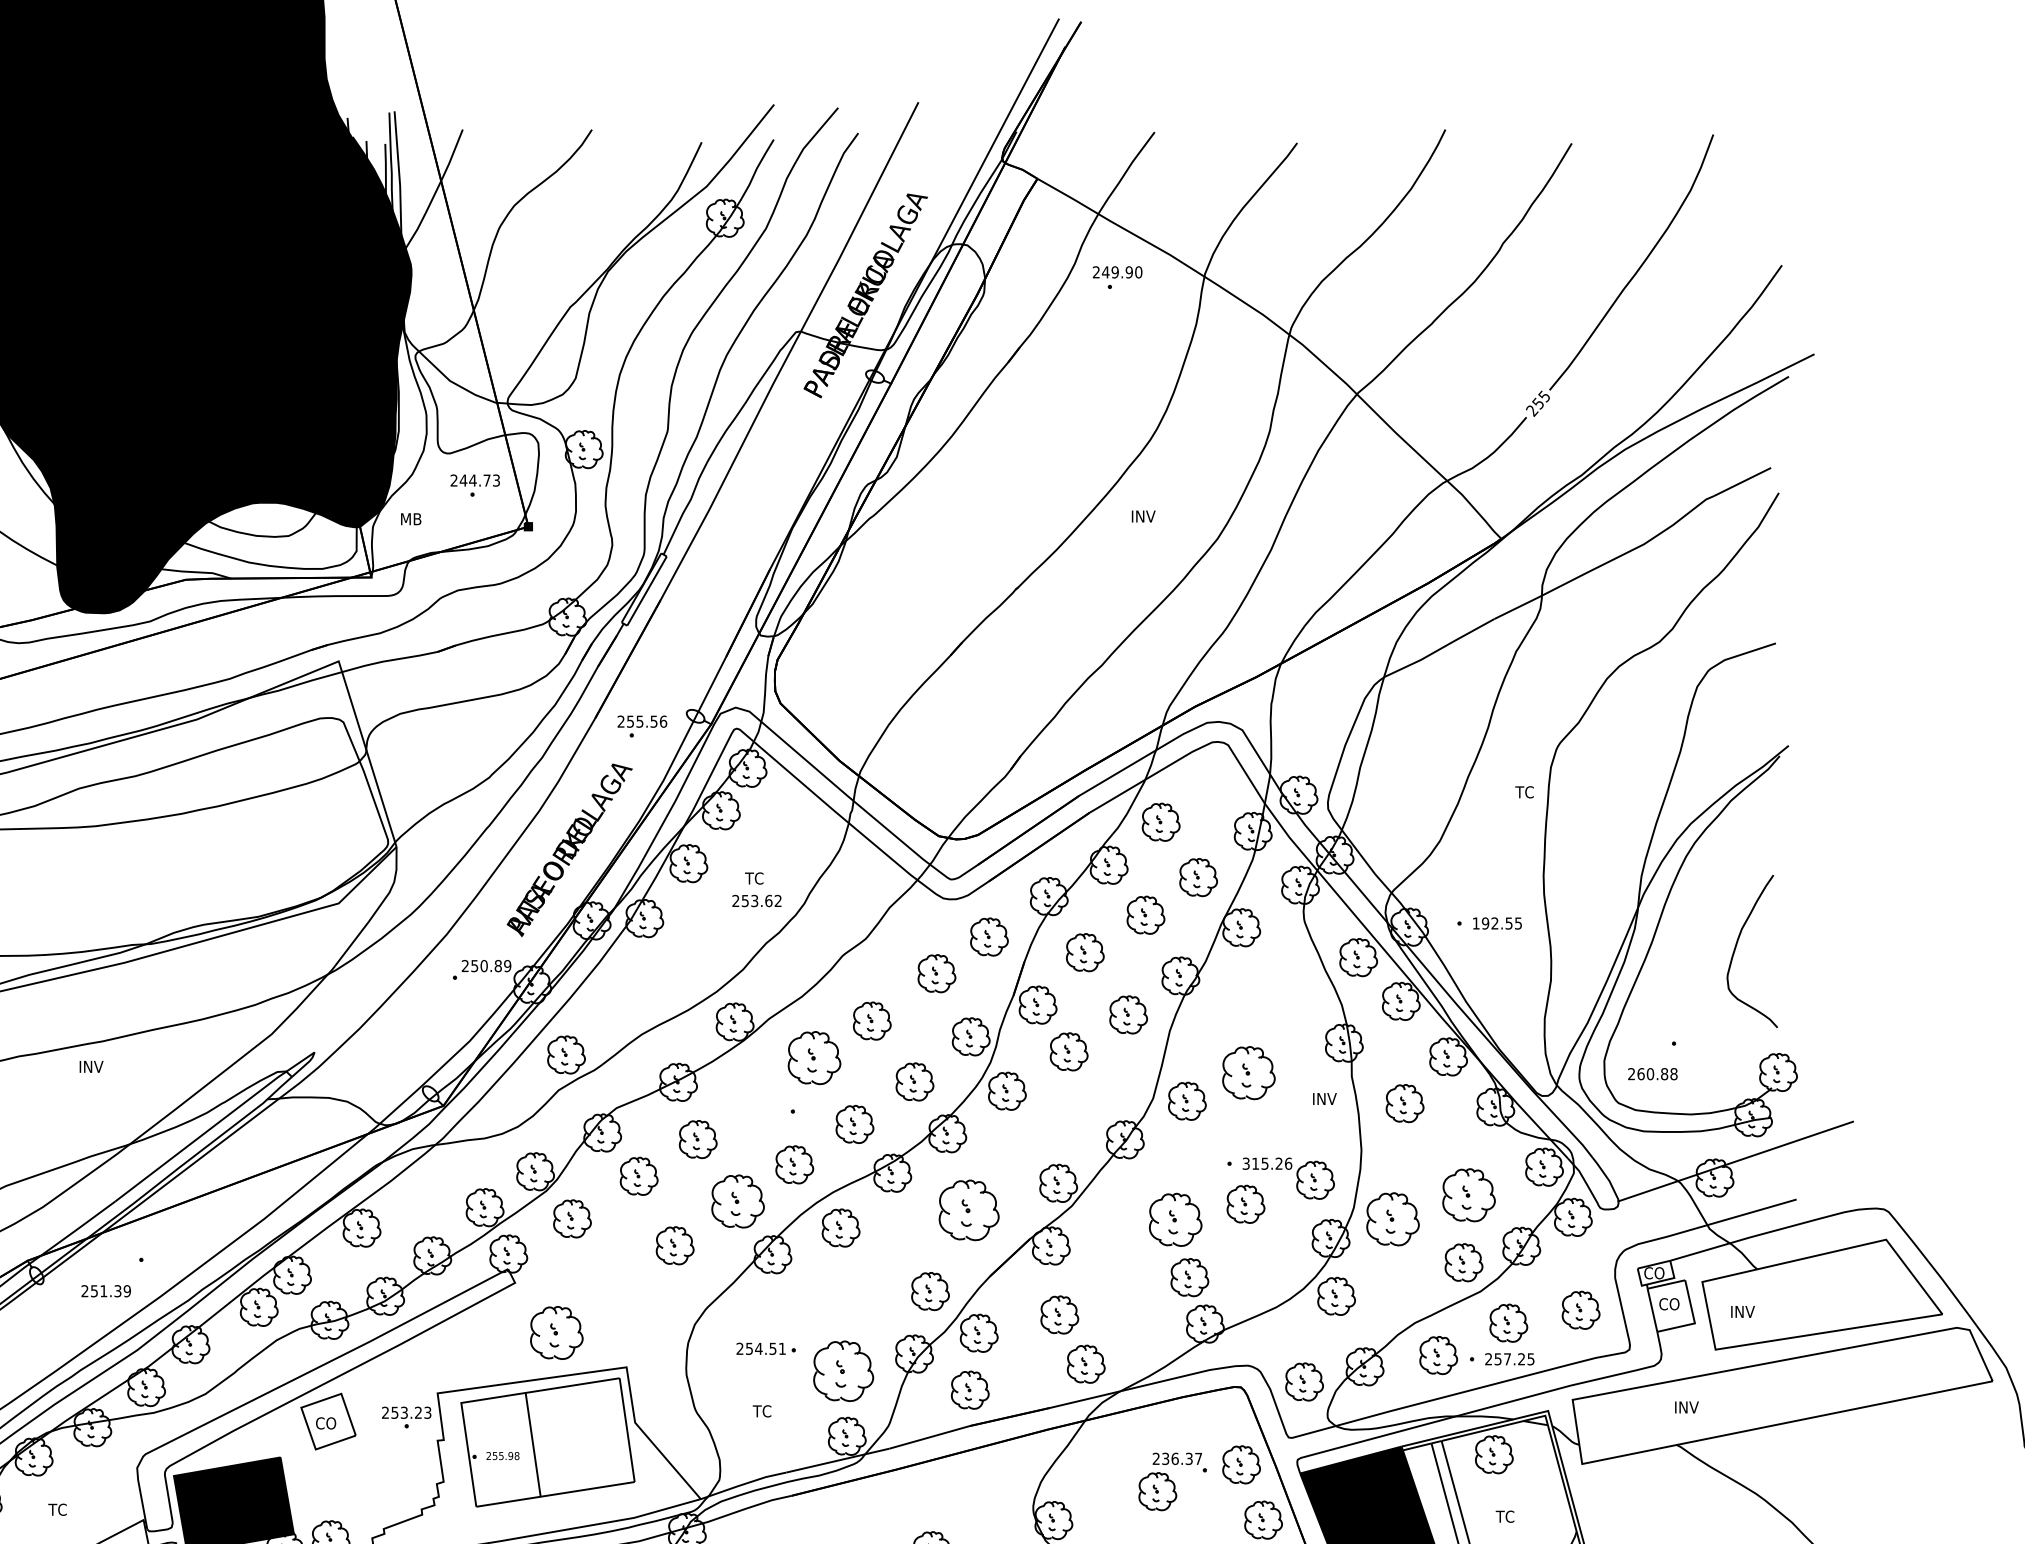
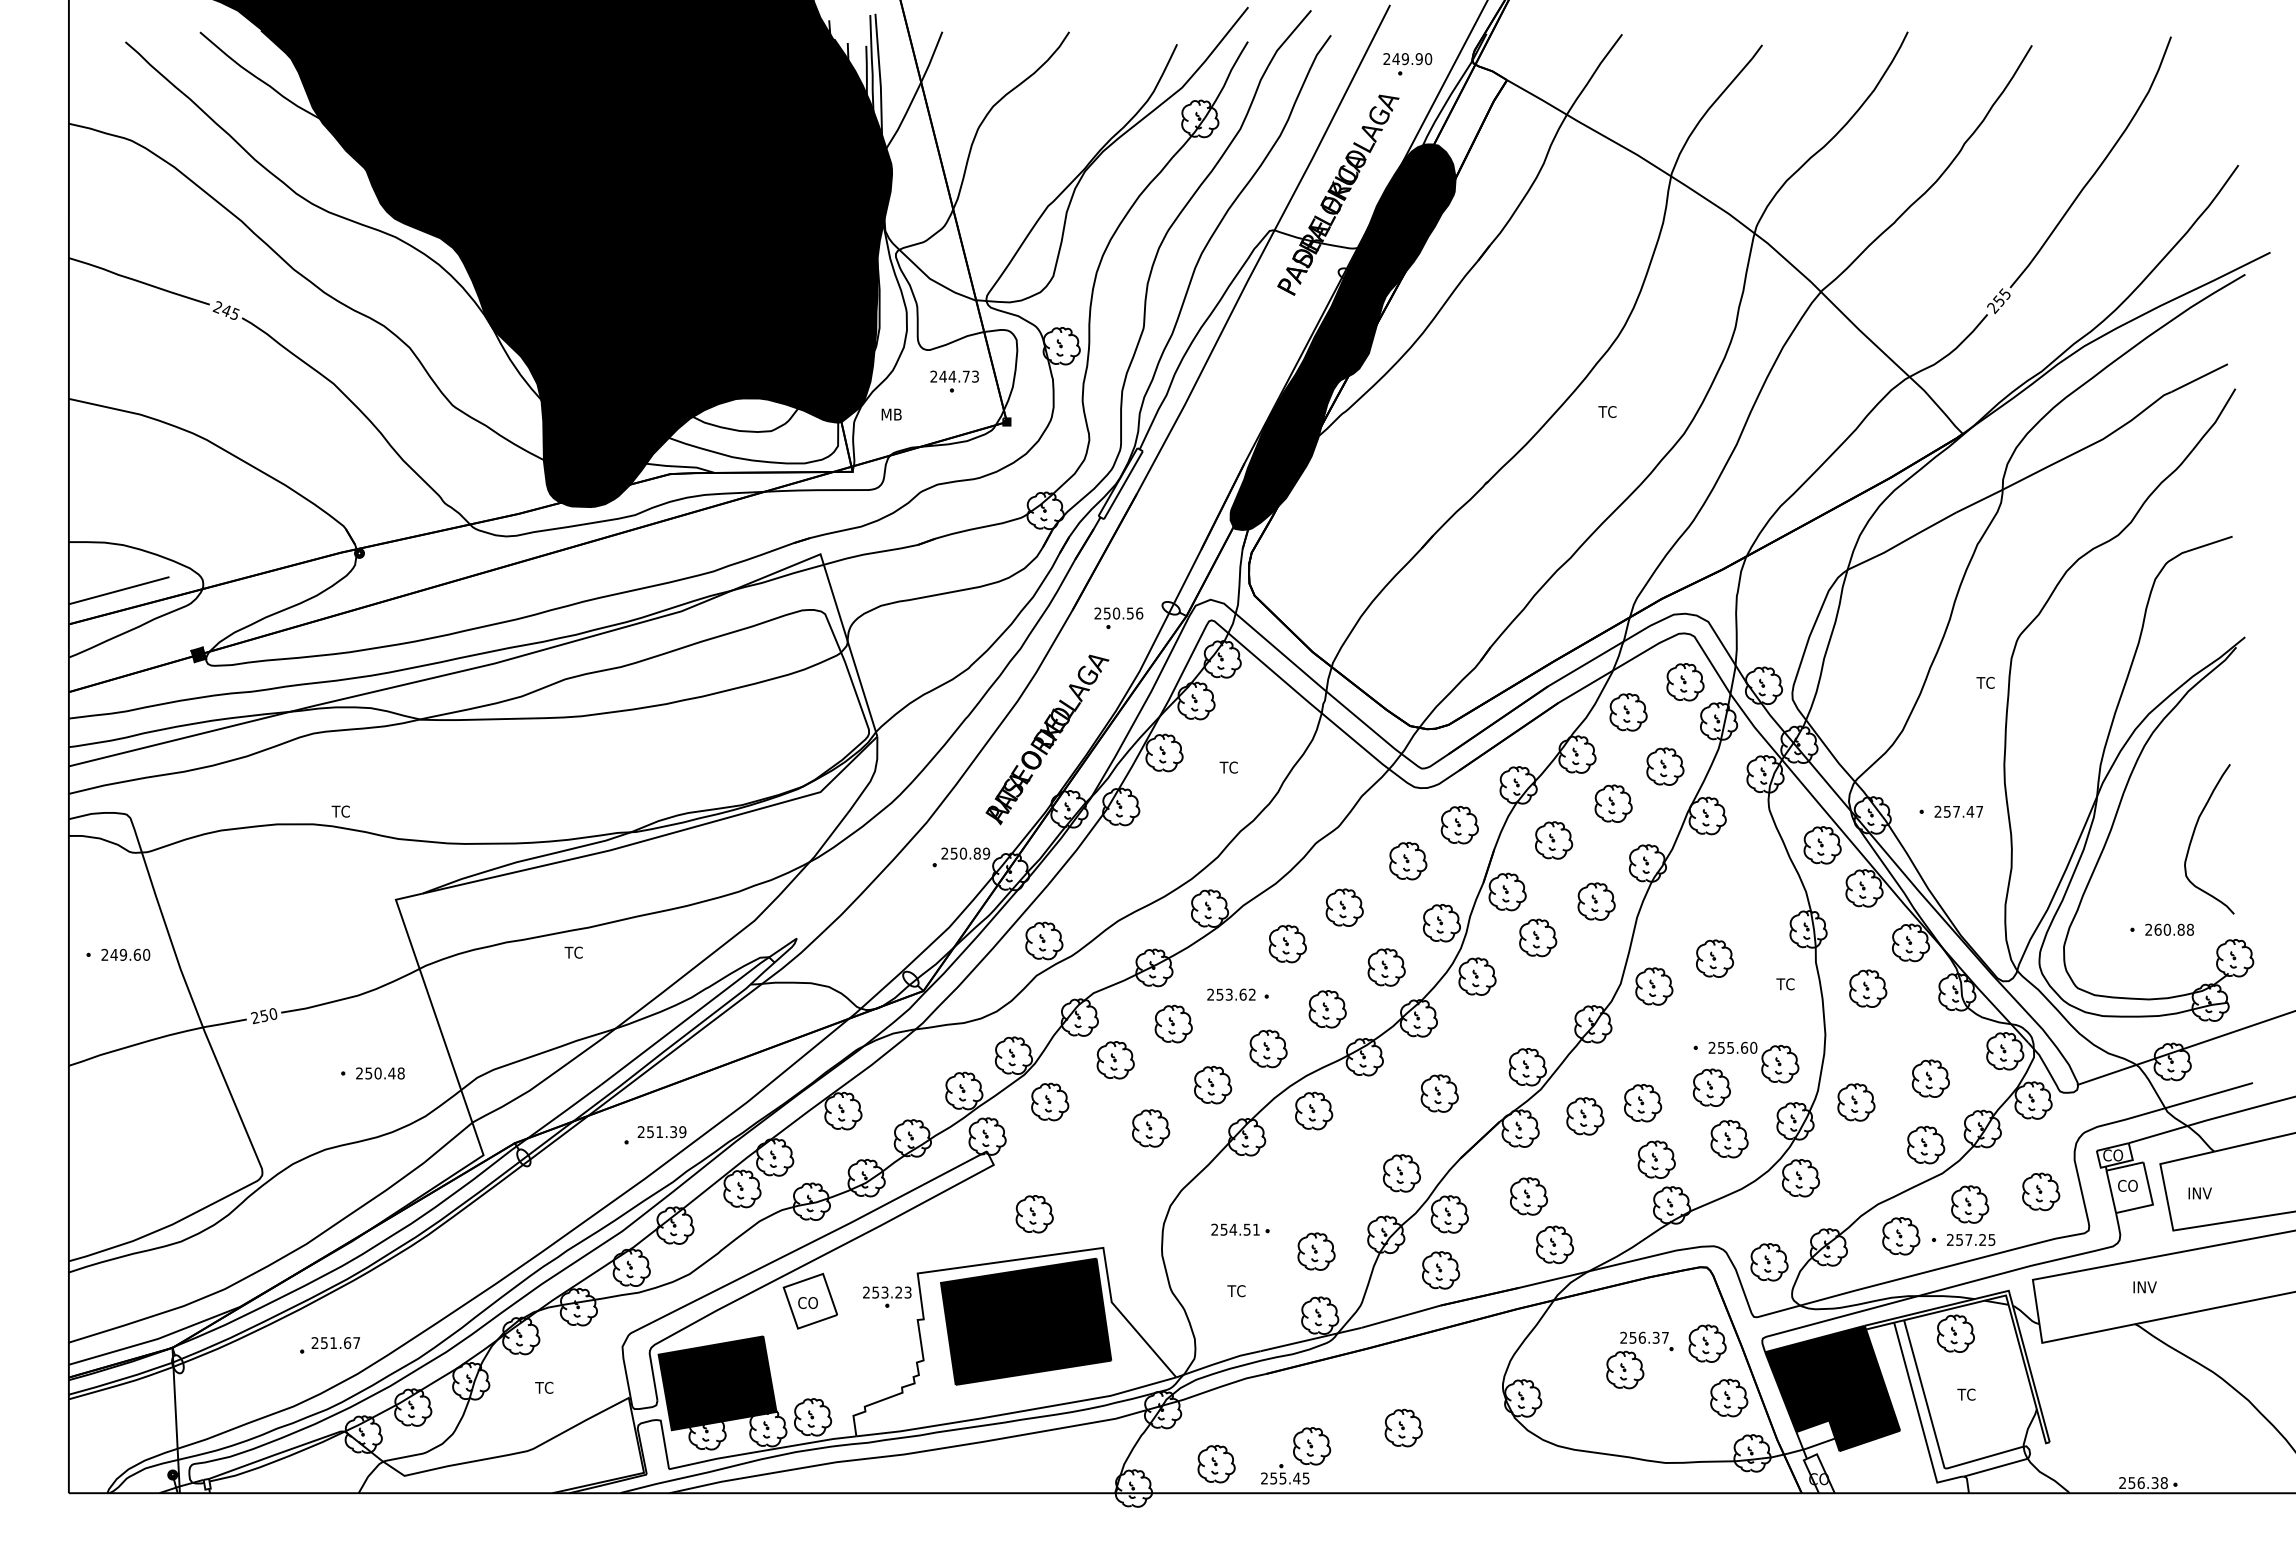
part: (1117, 277) -> (1407, 64), moved
fill: (869, 440) -> (1342, 337), added
text: (1142, 516) -> (1610, 411), INV -> TC
text: (639, 721) -> (1116, 613), 255.56 -> 250.56
part: (1219, 791) -> (1685, 682), added
text: (757, 900) -> (1231, 994), moved
text: (1496, 923) -> (1958, 811), 192.55 -> 257.47
part: (814, 1057) -> (1287, 943), size x0.71
text: (90, 1066) -> (576, 952), INV -> TC
part: (1249, 1072) -> (1715, 958), size x0.71
text: (1652, 1073) -> (2169, 929), moved
text: (1323, 1099) -> (1788, 984), INV -> TC
text: (1266, 1163) -> (1732, 1047), 315.26 -> 255.60
part: (1468, 1194) -> (1930, 1078), size x0.71
part: (738, 1202) -> (1213, 1085), size x0.71
part: (968, 1210) -> (1439, 1093), size x0.62
part: (1393, 1219) -> (1856, 1102), size x0.71
part: (1176, 1220) -> (1643, 1103), size x0.71
part: (1117, 1233) -> (1585, 1116), added
part: (1263, 1257) -> (1729, 1139), added
text: (105, 1291) -> (661, 1132), moved
part: (556, 1333) -> (1034, 1214), size x0.71
part: (843, 1370) -> (1316, 1251), size x0.62
fill: (547, 1442) -> (1025, 1321), added
text: (1166, 1457) -> (1633, 1336), 236.37 -> 256.37

